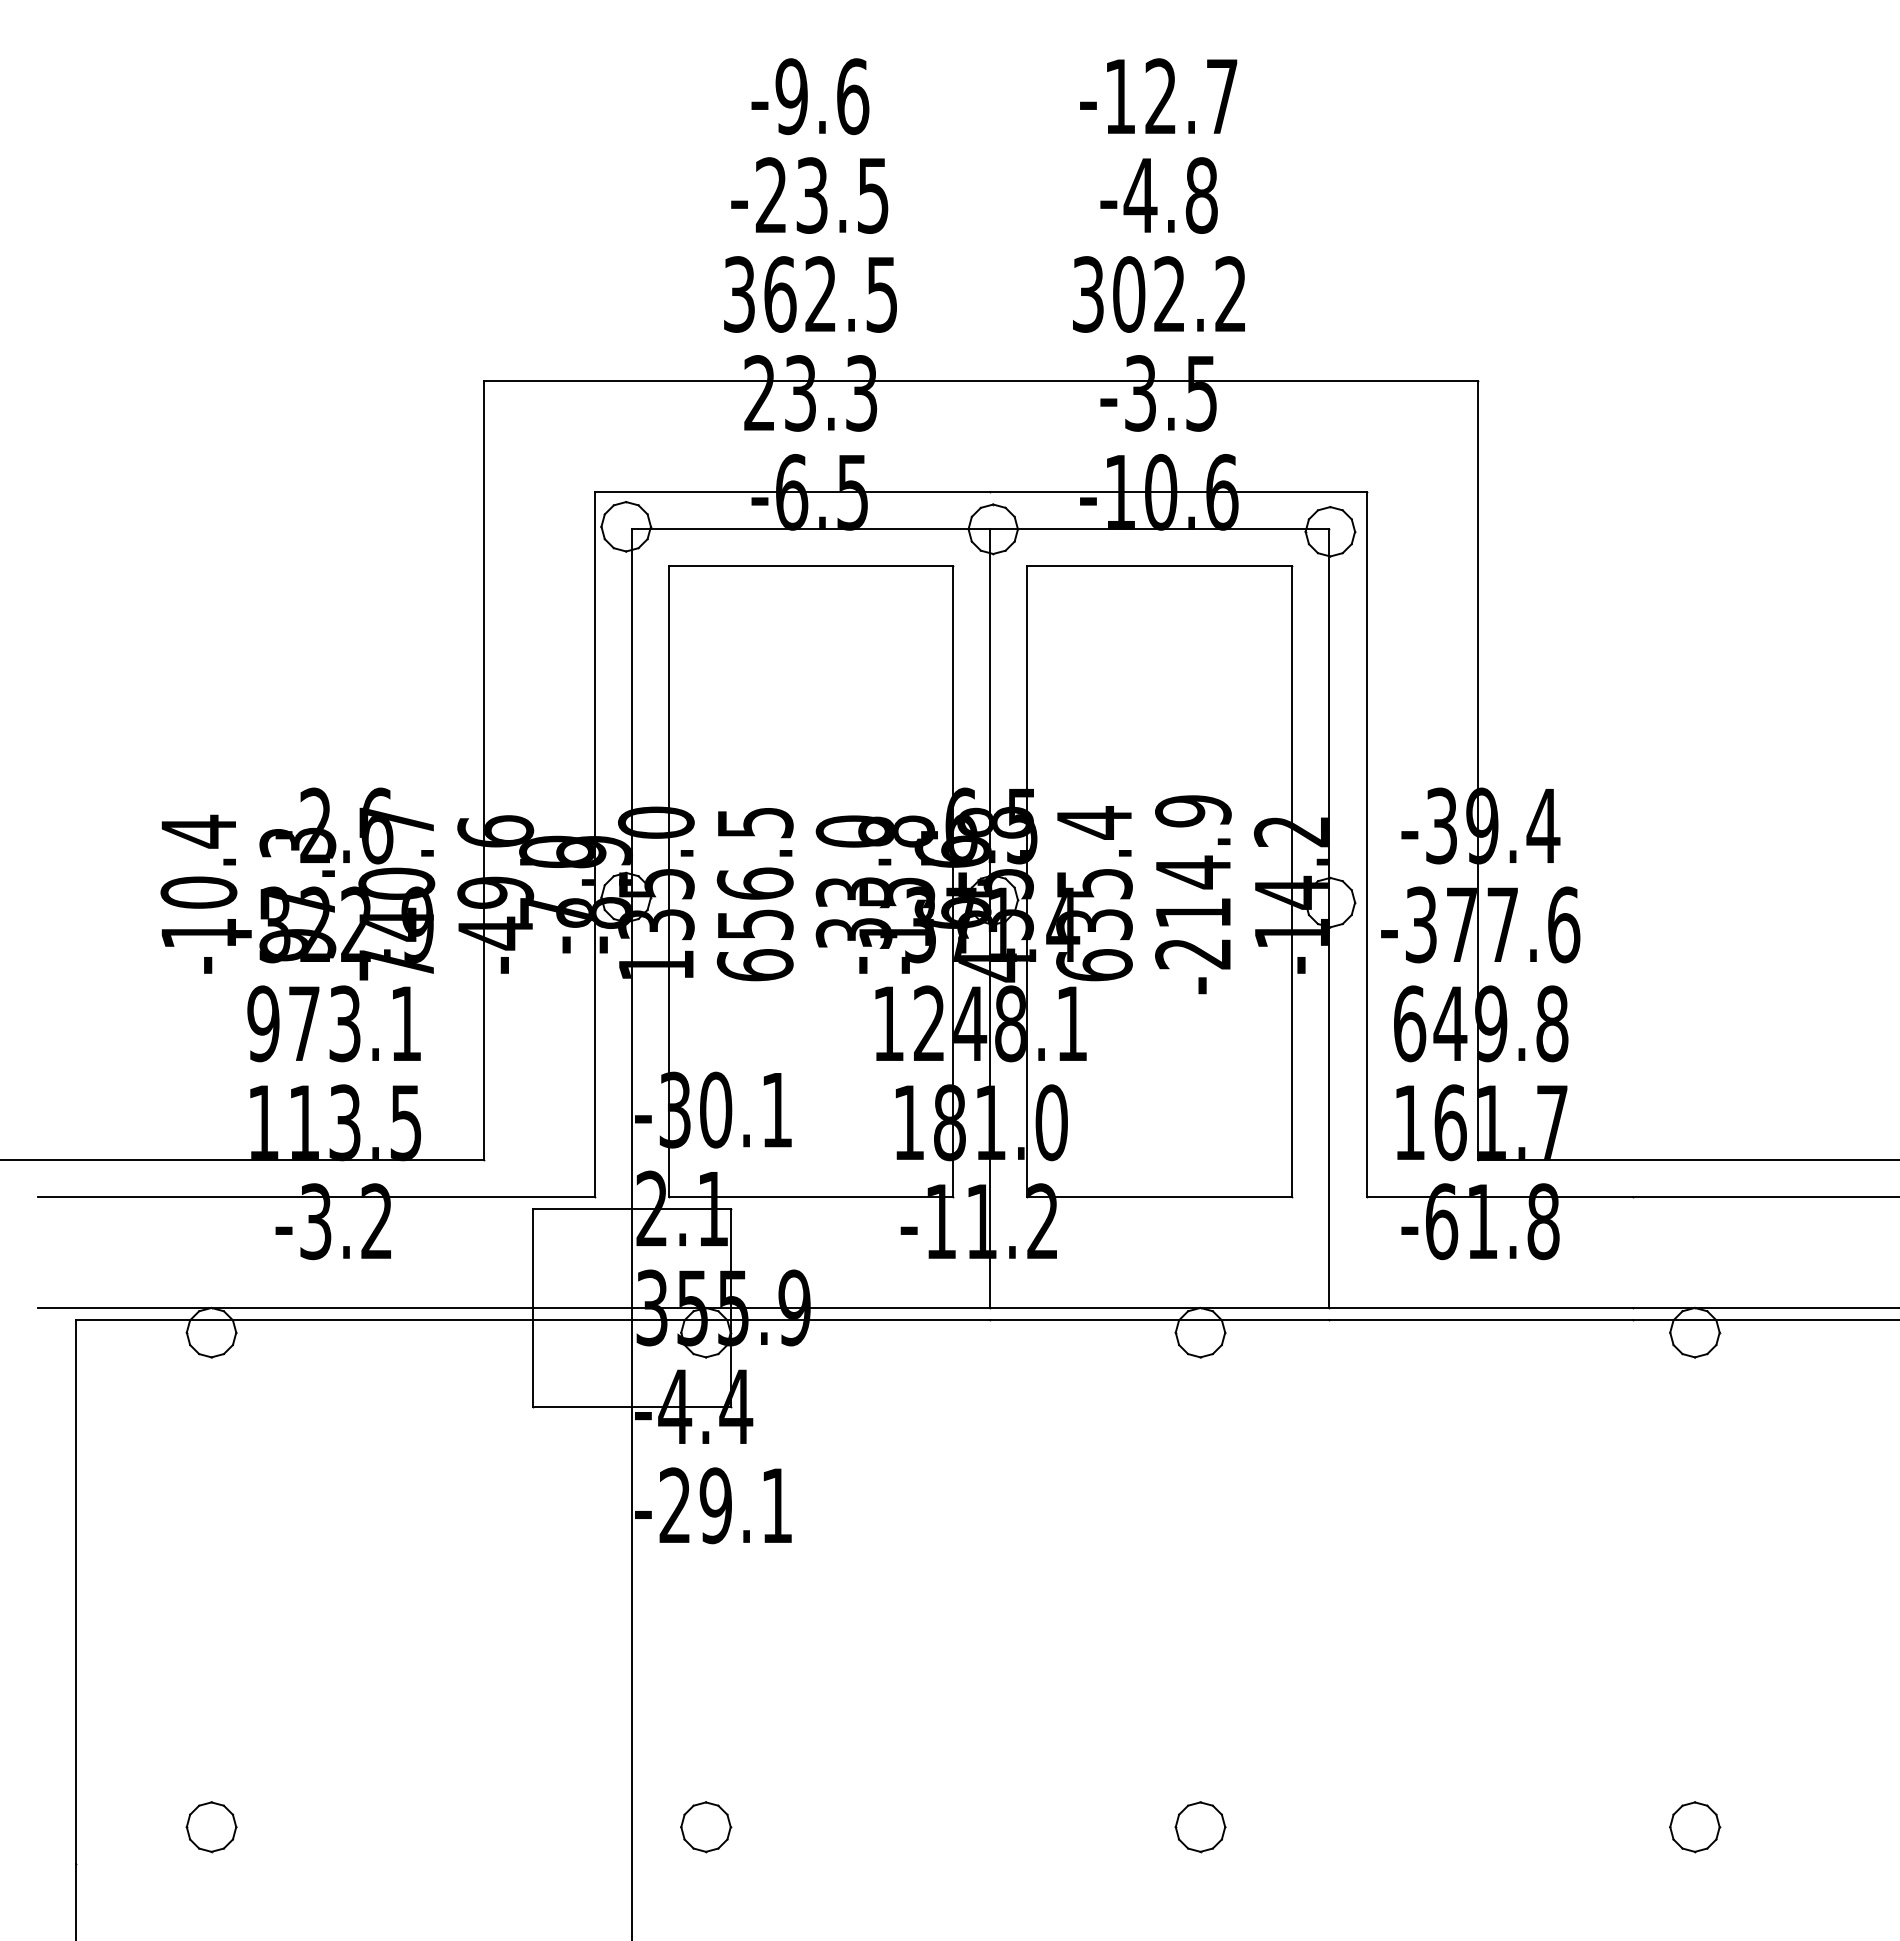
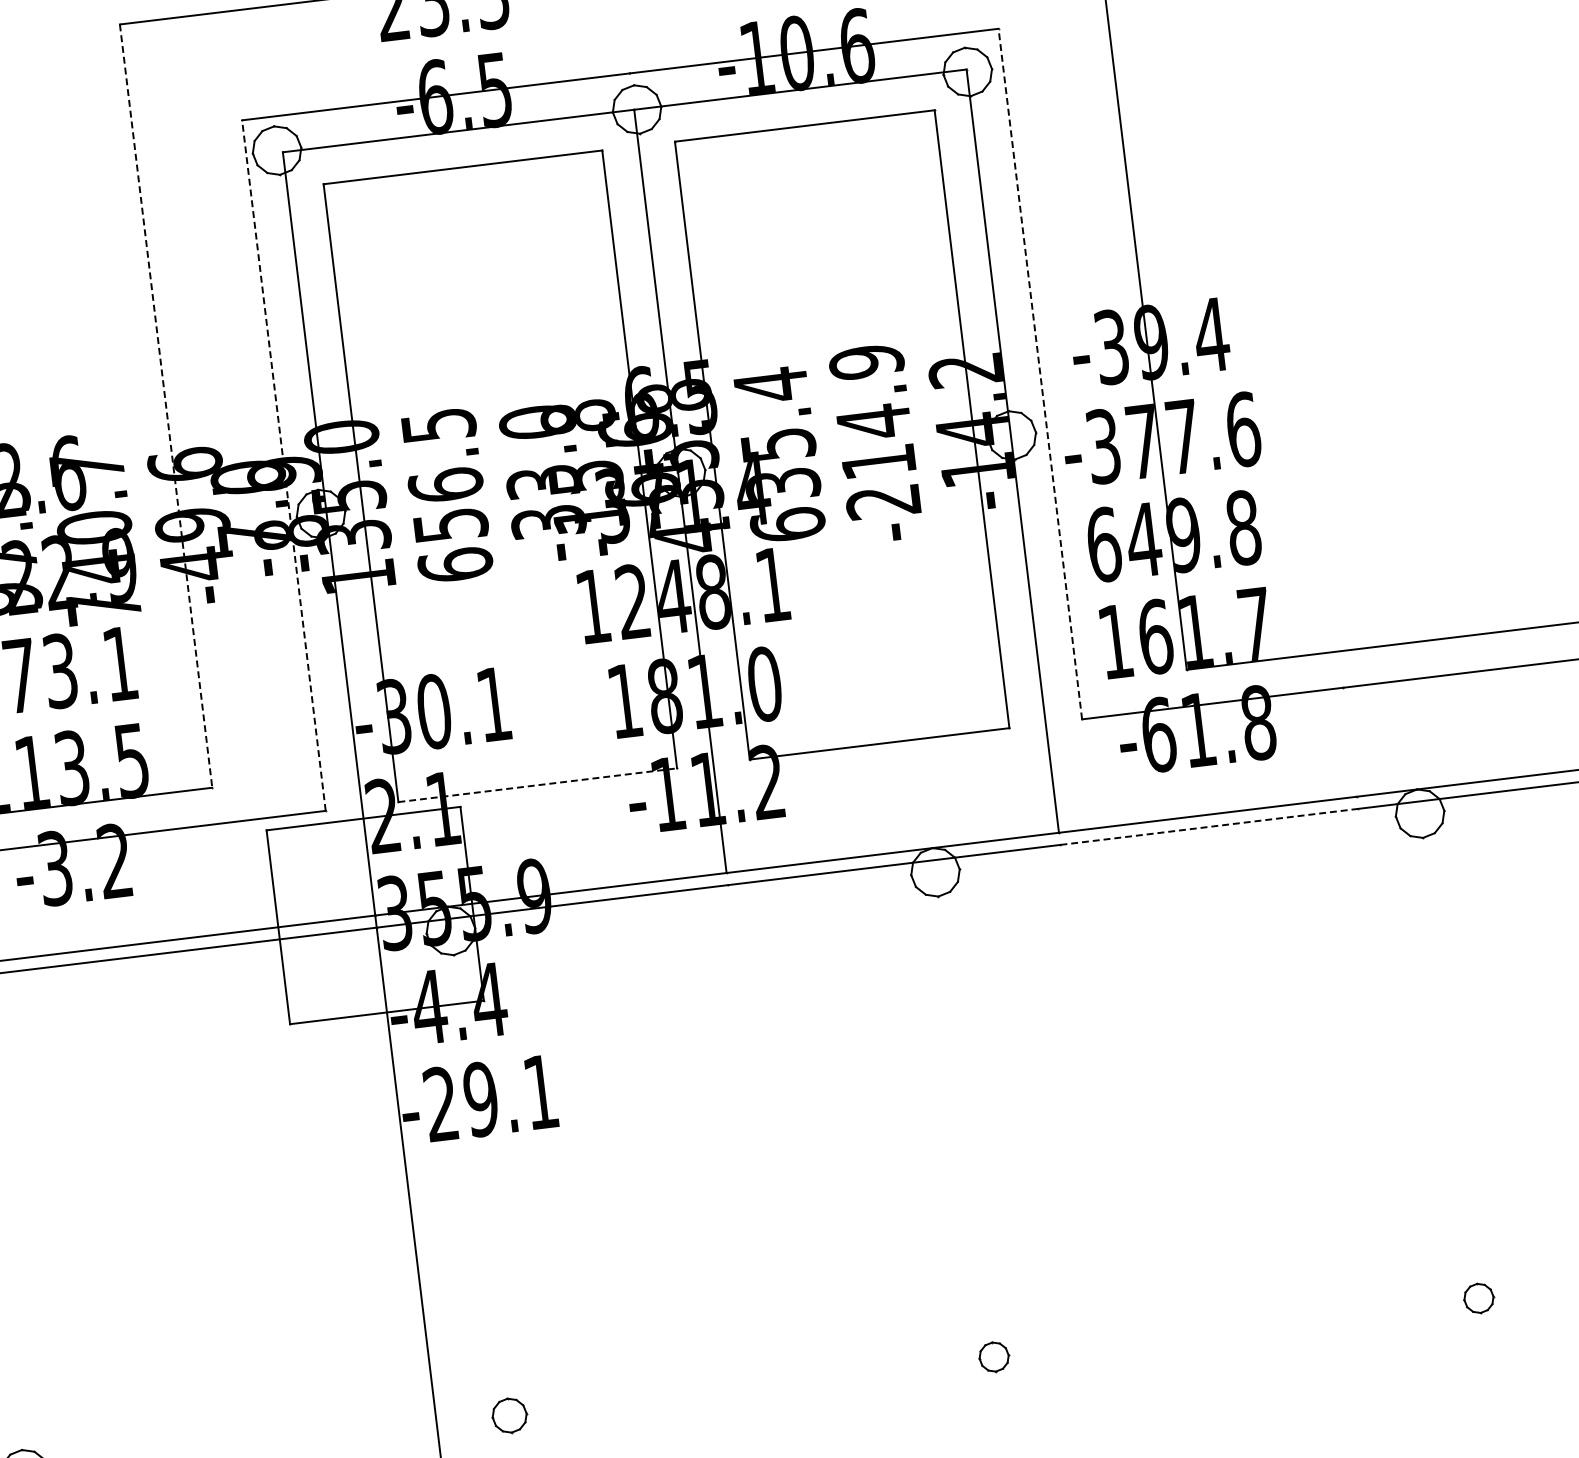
line: (483, 770) -> (166, 406), solid -> dashed
line: (594, 843) -> (283, 464), solid -> dashed
line: (1366, 843) -> (1040, 373), solid -> dashed
line: (811, 1196) -> (538, 785), solid -> dashed
line: (1481, 1320) -> (1209, 827), solid -> dashed
part: (706, 1827) -> (510, 1415), size x0.7
part: (1200, 1827) -> (994, 1357), size x0.6
part: (1695, 1827) -> (1479, 1298), size x0.6

